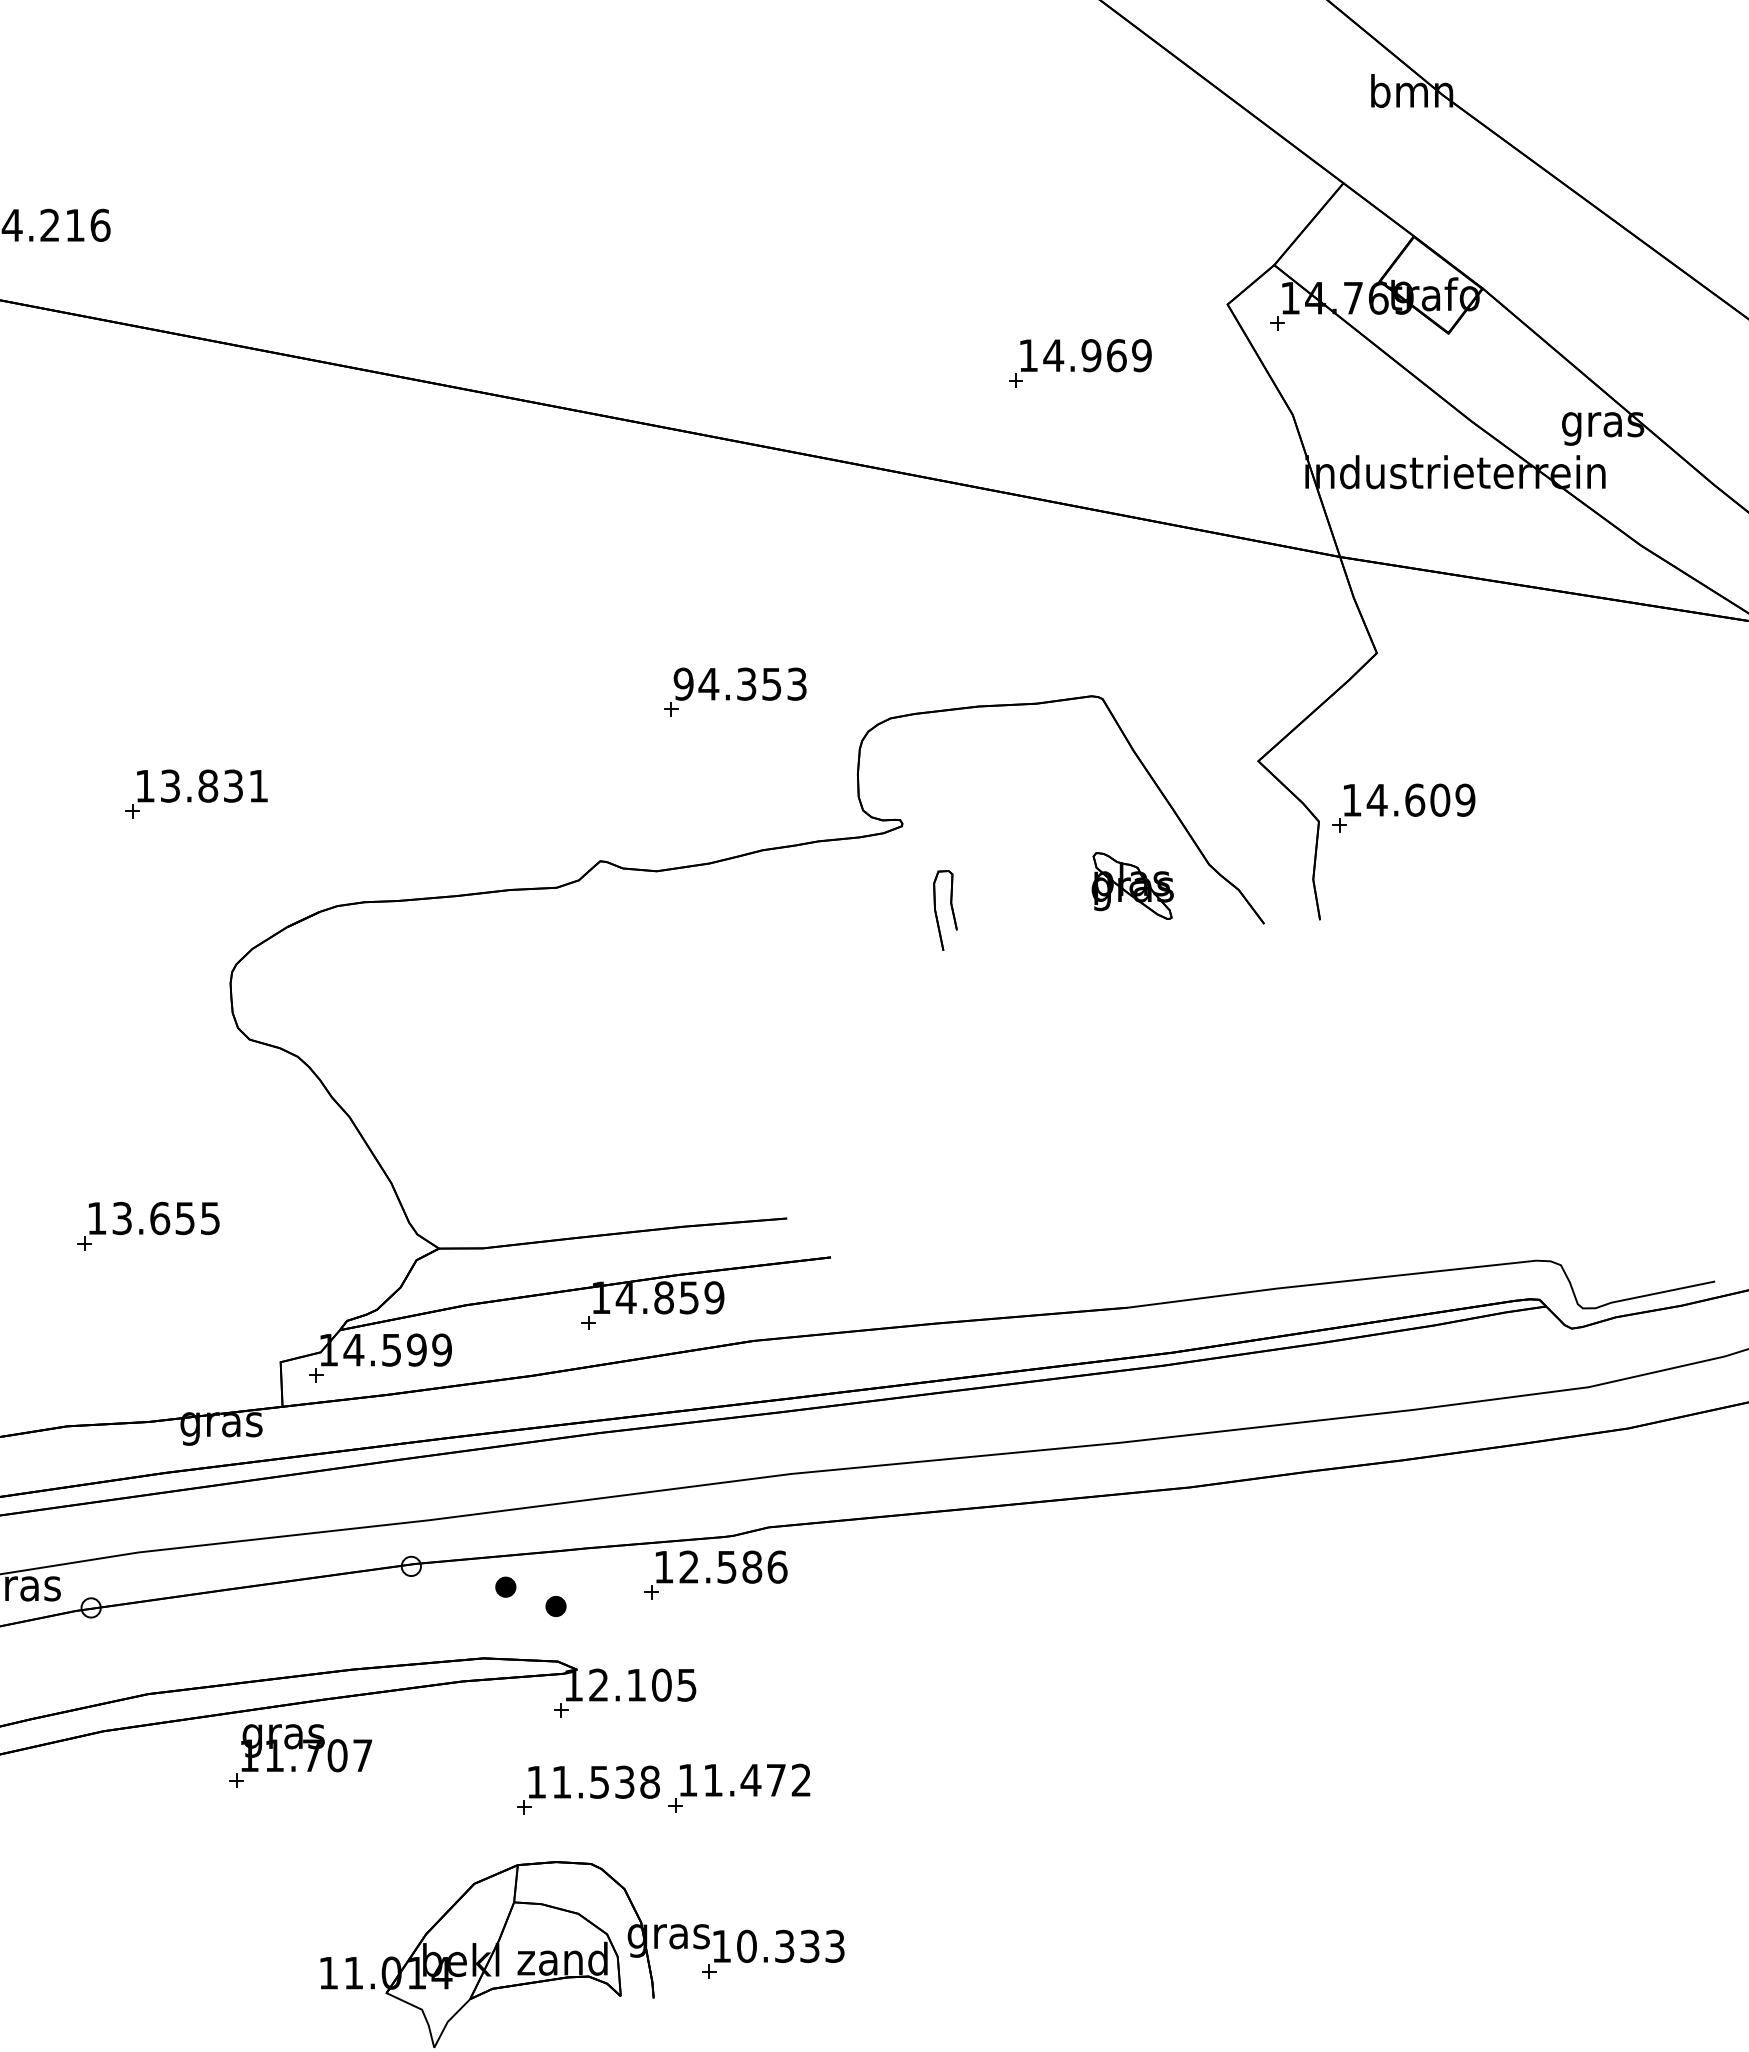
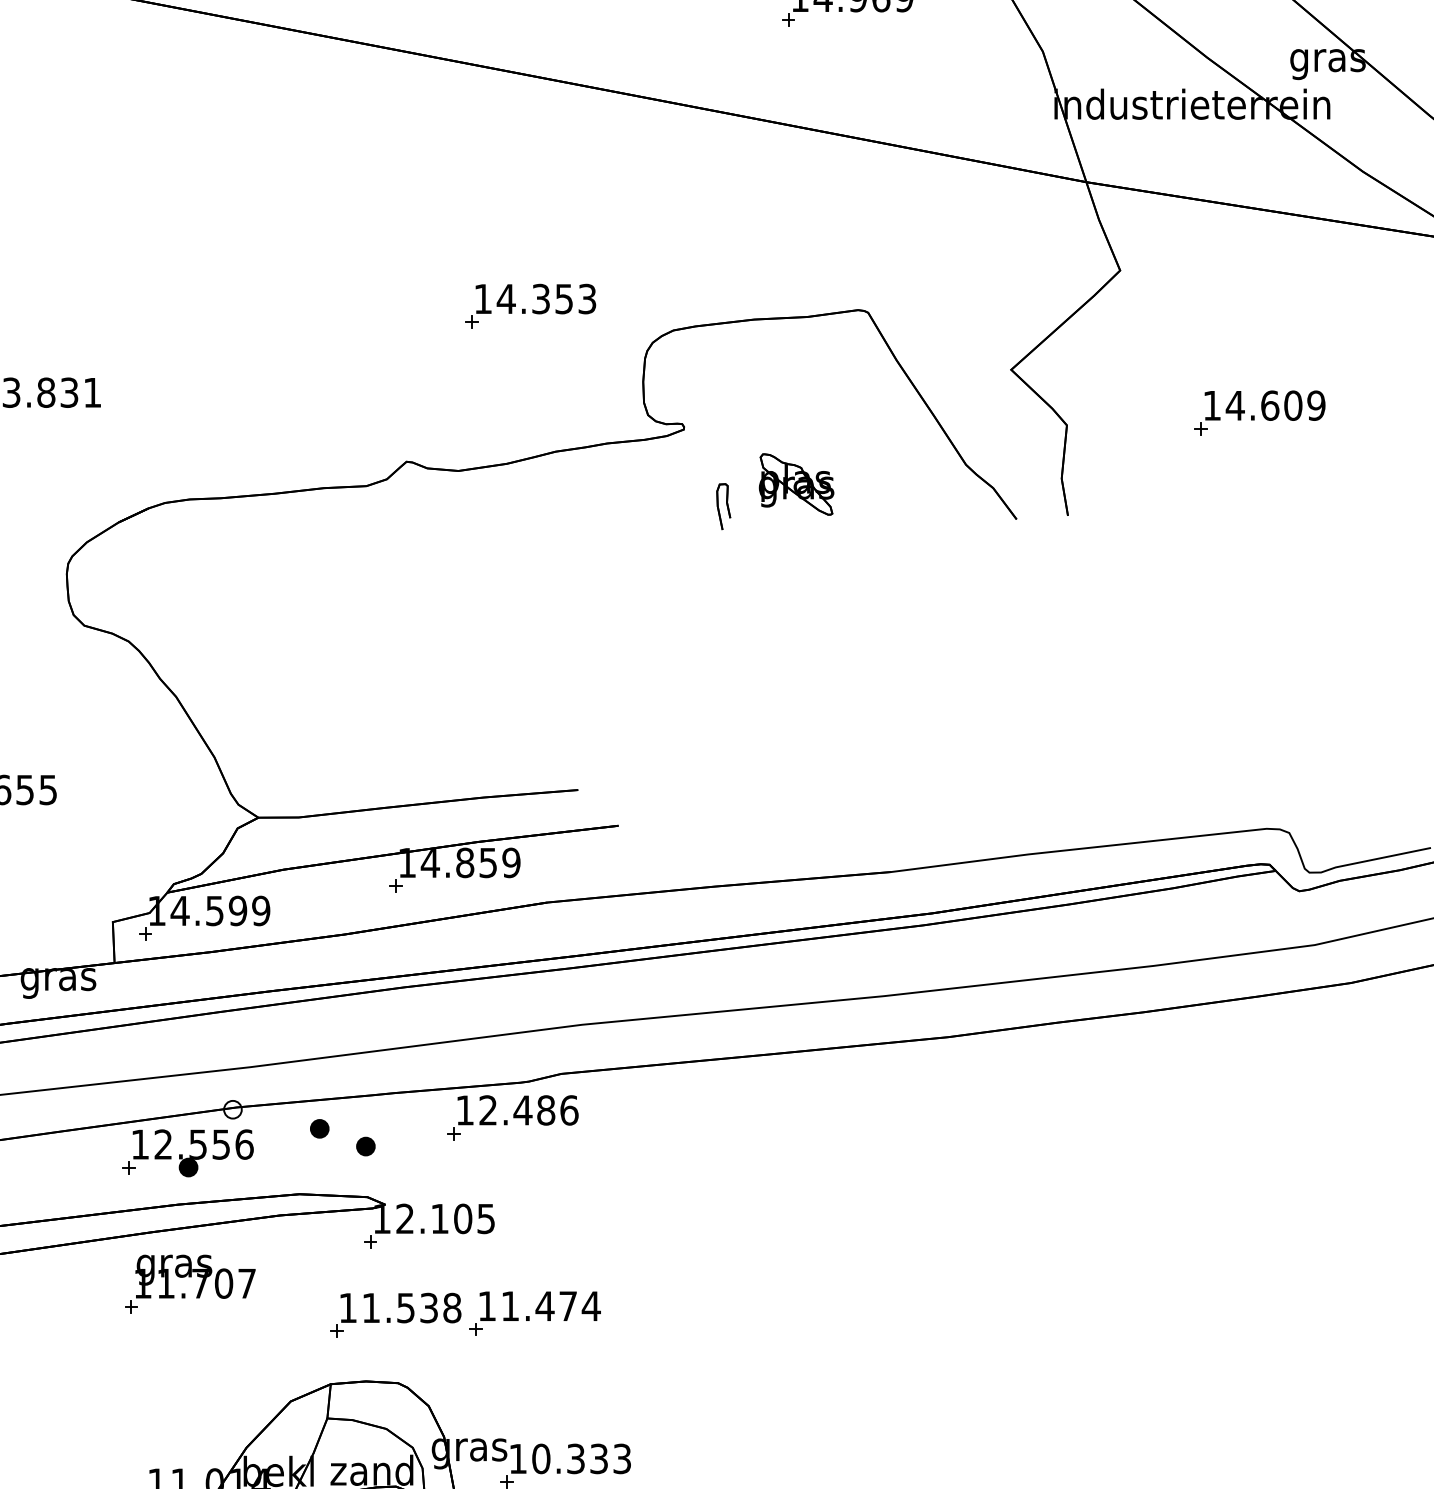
text: (683, 683) -> (483, 298), 94.353 -> 14.353
part: (1403, 807) -> (1259, 412), moved
part: (1132, 885) -> (796, 484), moved
part: (945, 909) -> (723, 506), size x0.62
text: (726, 1567) -> (522, 1110), 12.586 -> 12.486
part: (362, 1613) -> (188, 1153), added
part: (300, 1748) -> (189, 1277), moved
text: (801, 1779) -> (591, 1305), 11.472 -> 11.474

